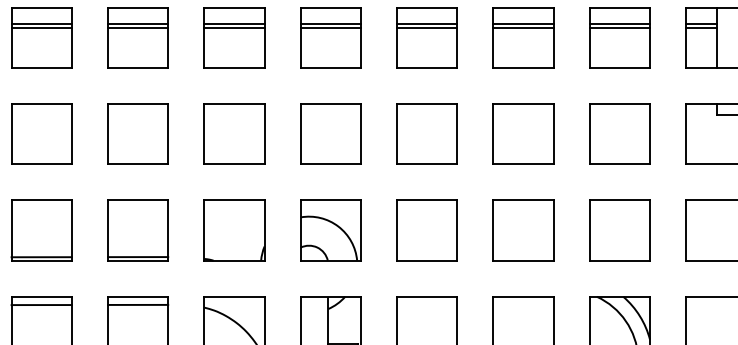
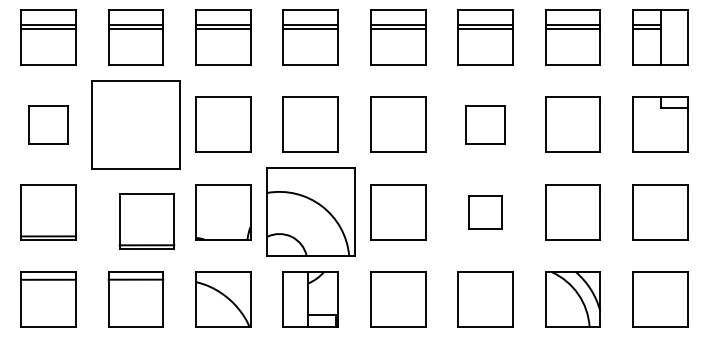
part: (41, 133) -> (48, 124), size x0.7
part: (137, 133) -> (135, 124), size x1.6
part: (523, 133) -> (485, 124), size x0.7
part: (137, 230) -> (146, 221), moved
part: (330, 230) -> (310, 212), size x1.6
part: (523, 230) -> (485, 212), size x0.6

